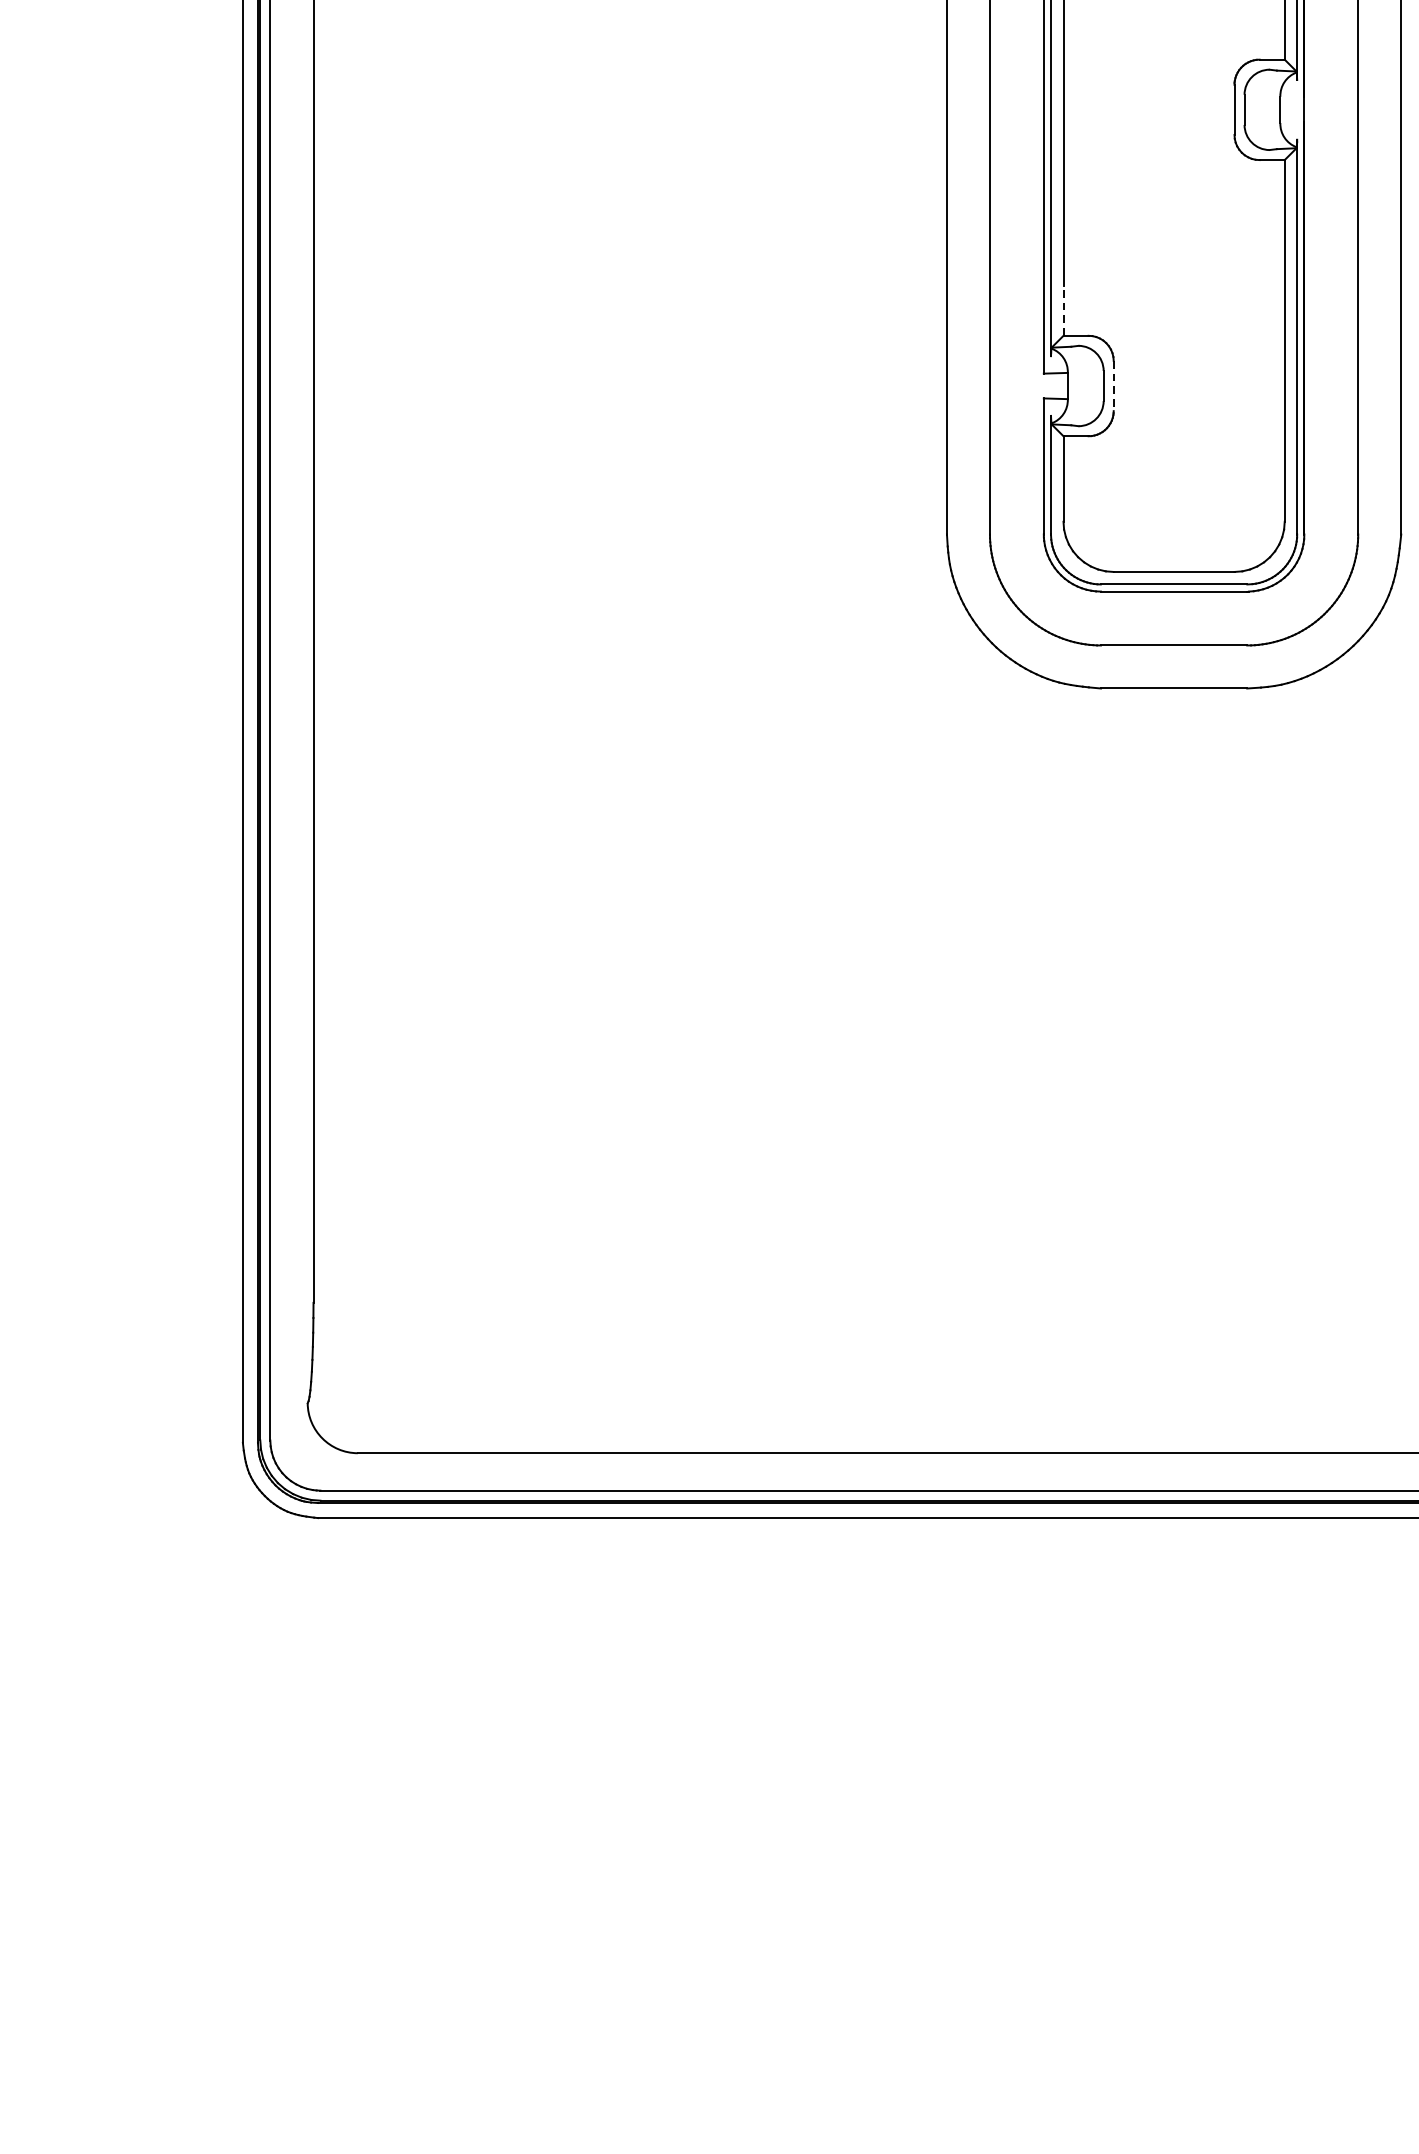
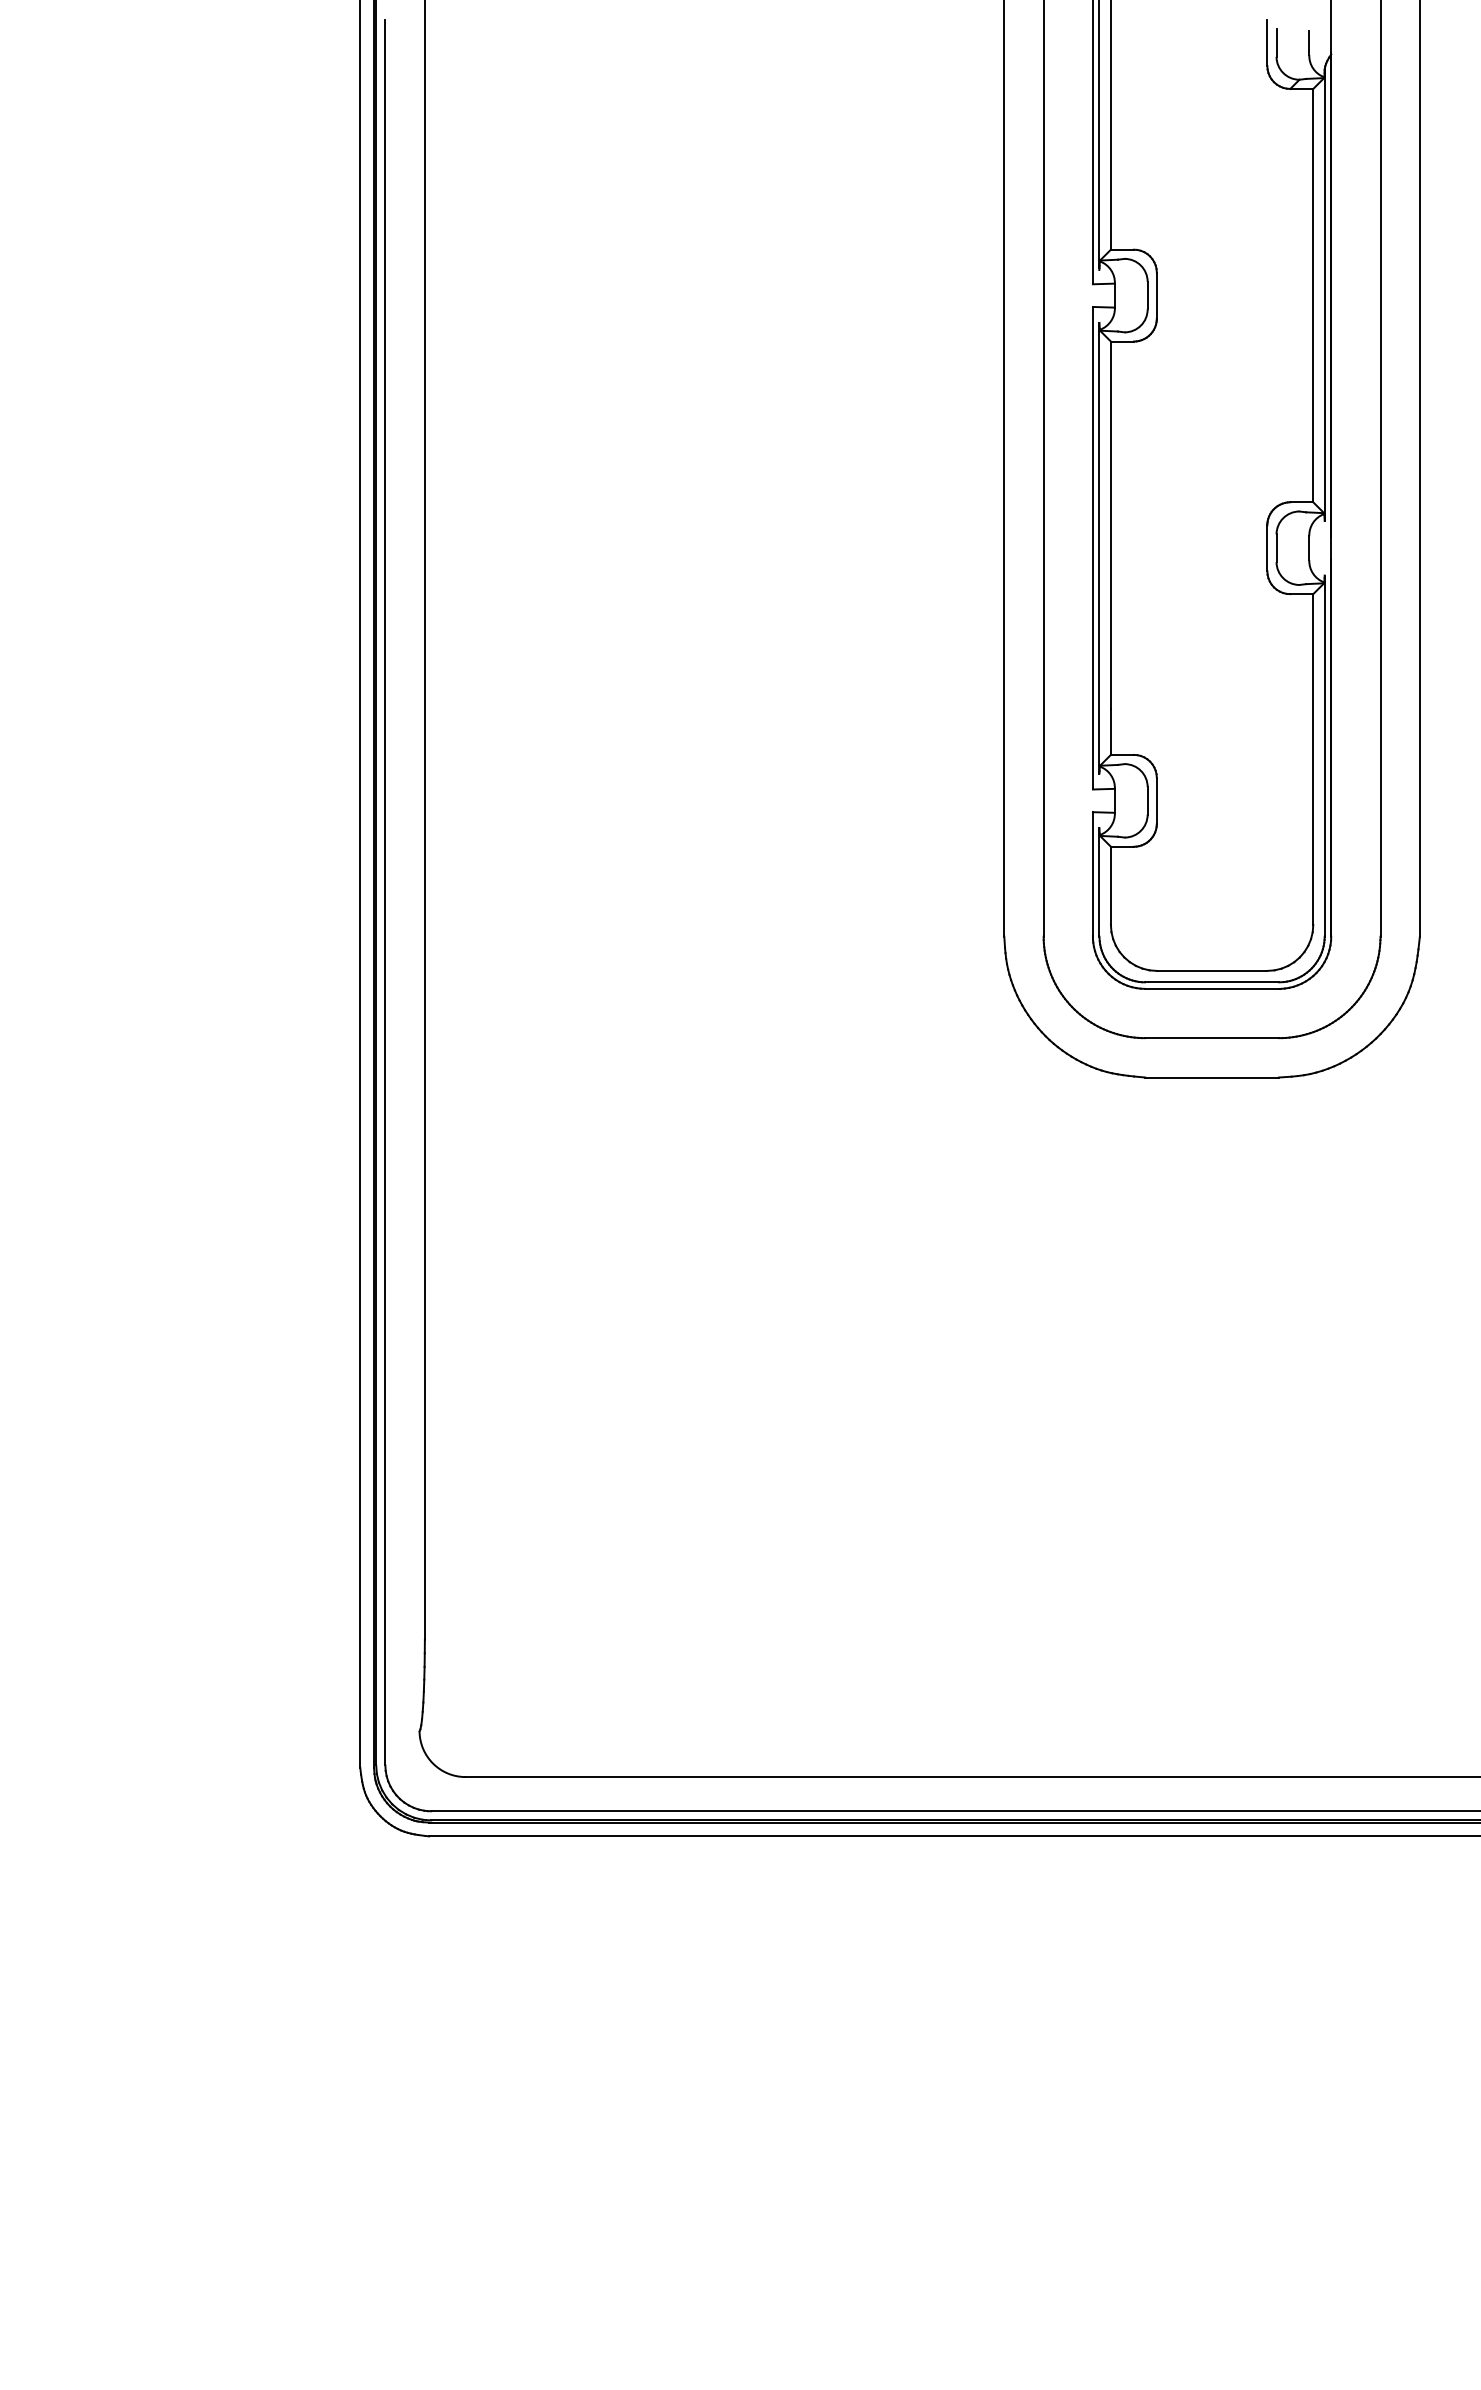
line: (1063, 310) -> (1110, 731), dashed -> solid
line: (1113, 385) -> (1156, 800), dashed -> solid

